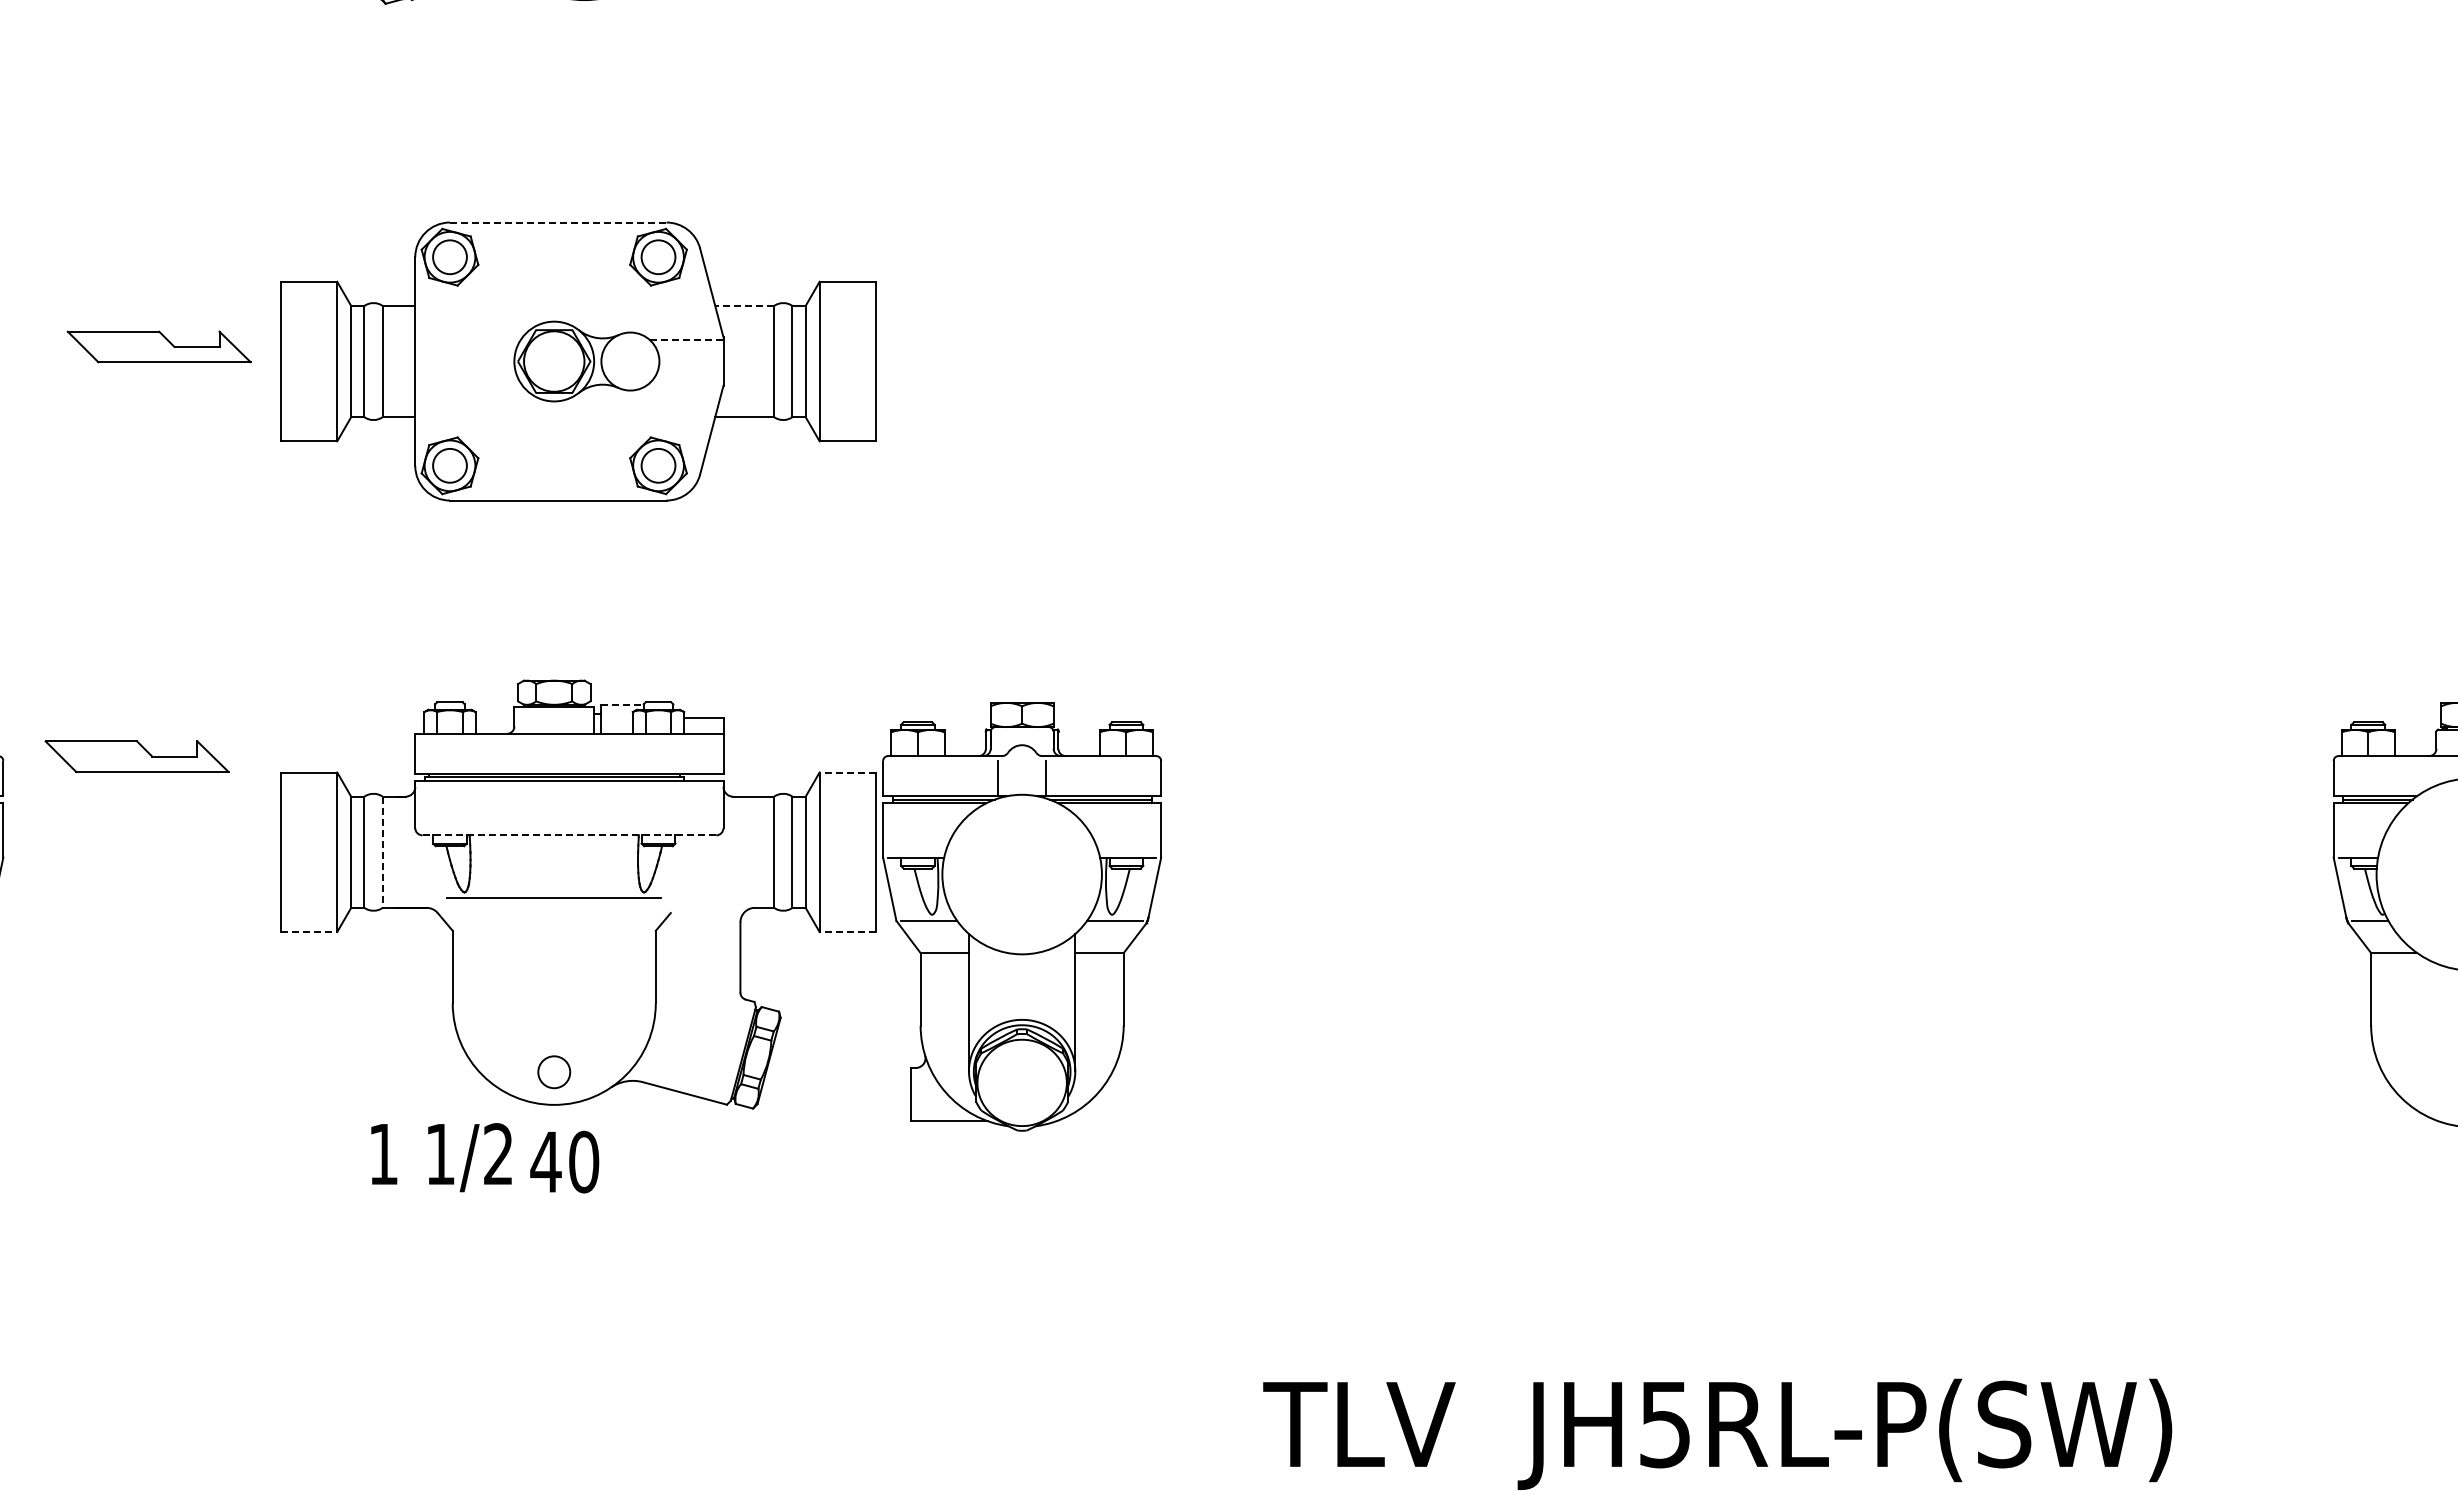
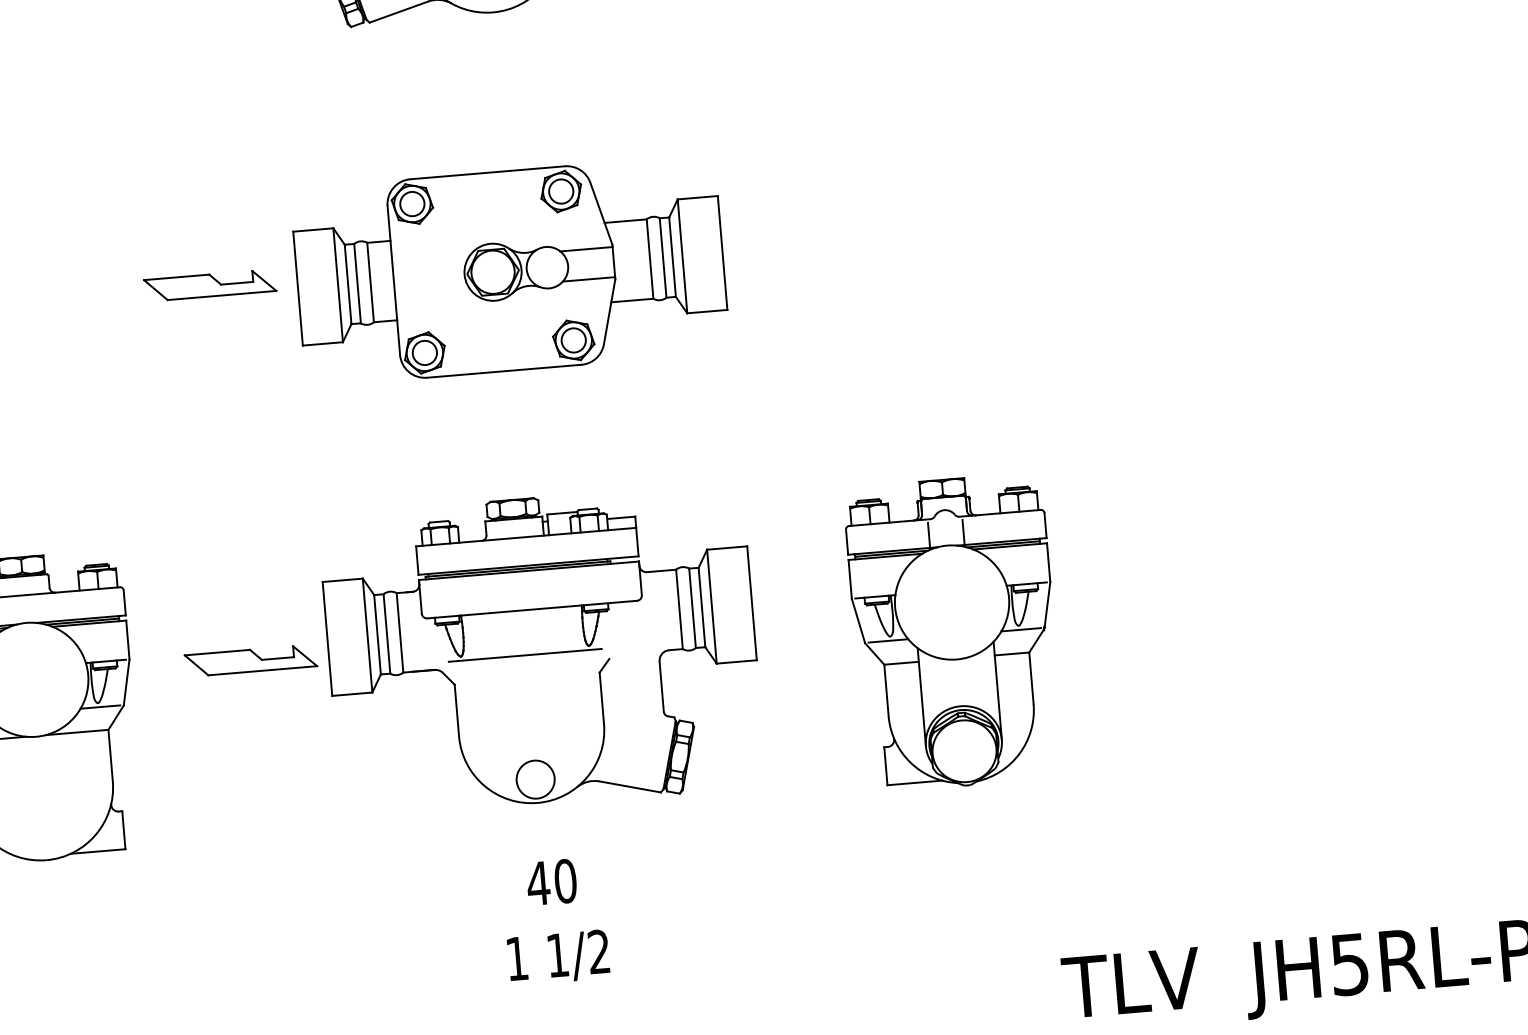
line: (558, 222) -> (487, 172), dashed -> solid
line: (744, 305) -> (625, 220), dashed -> solid
line: (686, 340) -> (586, 249), dashed -> solid
line: (686, 382) -> (588, 279), added
line: (621, 704) -> (561, 513), dashed -> solid
part: (136, 756) -> (250, 660), moved
line: (847, 772) -> (727, 548), dashed -> solid
line: (569, 835) -> (532, 609), dashed -> solid
line: (382, 852) -> (399, 633), dashed -> solid
part: (1022, 916) -> (954, 632), moved
line: (309, 932) -> (352, 694), dashed -> solid
line: (847, 932) -> (736, 662), dashed -> solid
circle: (553, 1071) -> (535, 779), size x1.67
text: (441, 1157) -> (558, 957), moved
text: (564, 1161) -> (551, 881), moved

